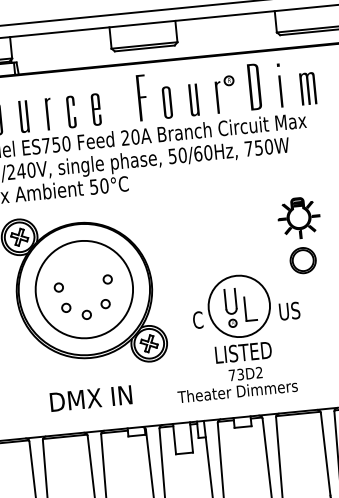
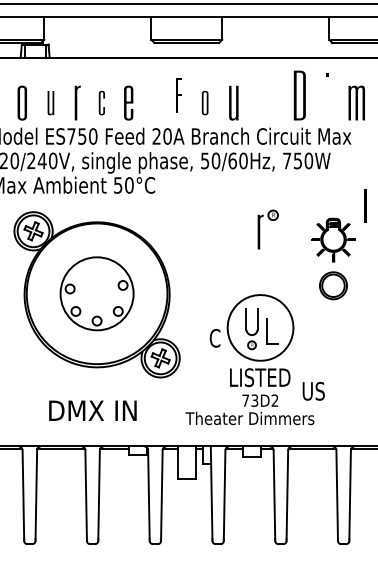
line: (280, 90) -> (365, 205), moved
part: (218, 95) -> (260, 229), moved
part: (141, 97) -> (178, 95), size x0.7
part: (166, 102) -> (204, 102), size x0.7
part: (71, 111) -> (101, 102), size x0.7
part: (23, 116) -> (50, 102), size x0.7
circle: (83, 289) -> (96, 293), size x0.7
text: (289, 310) -> (313, 390), moved

